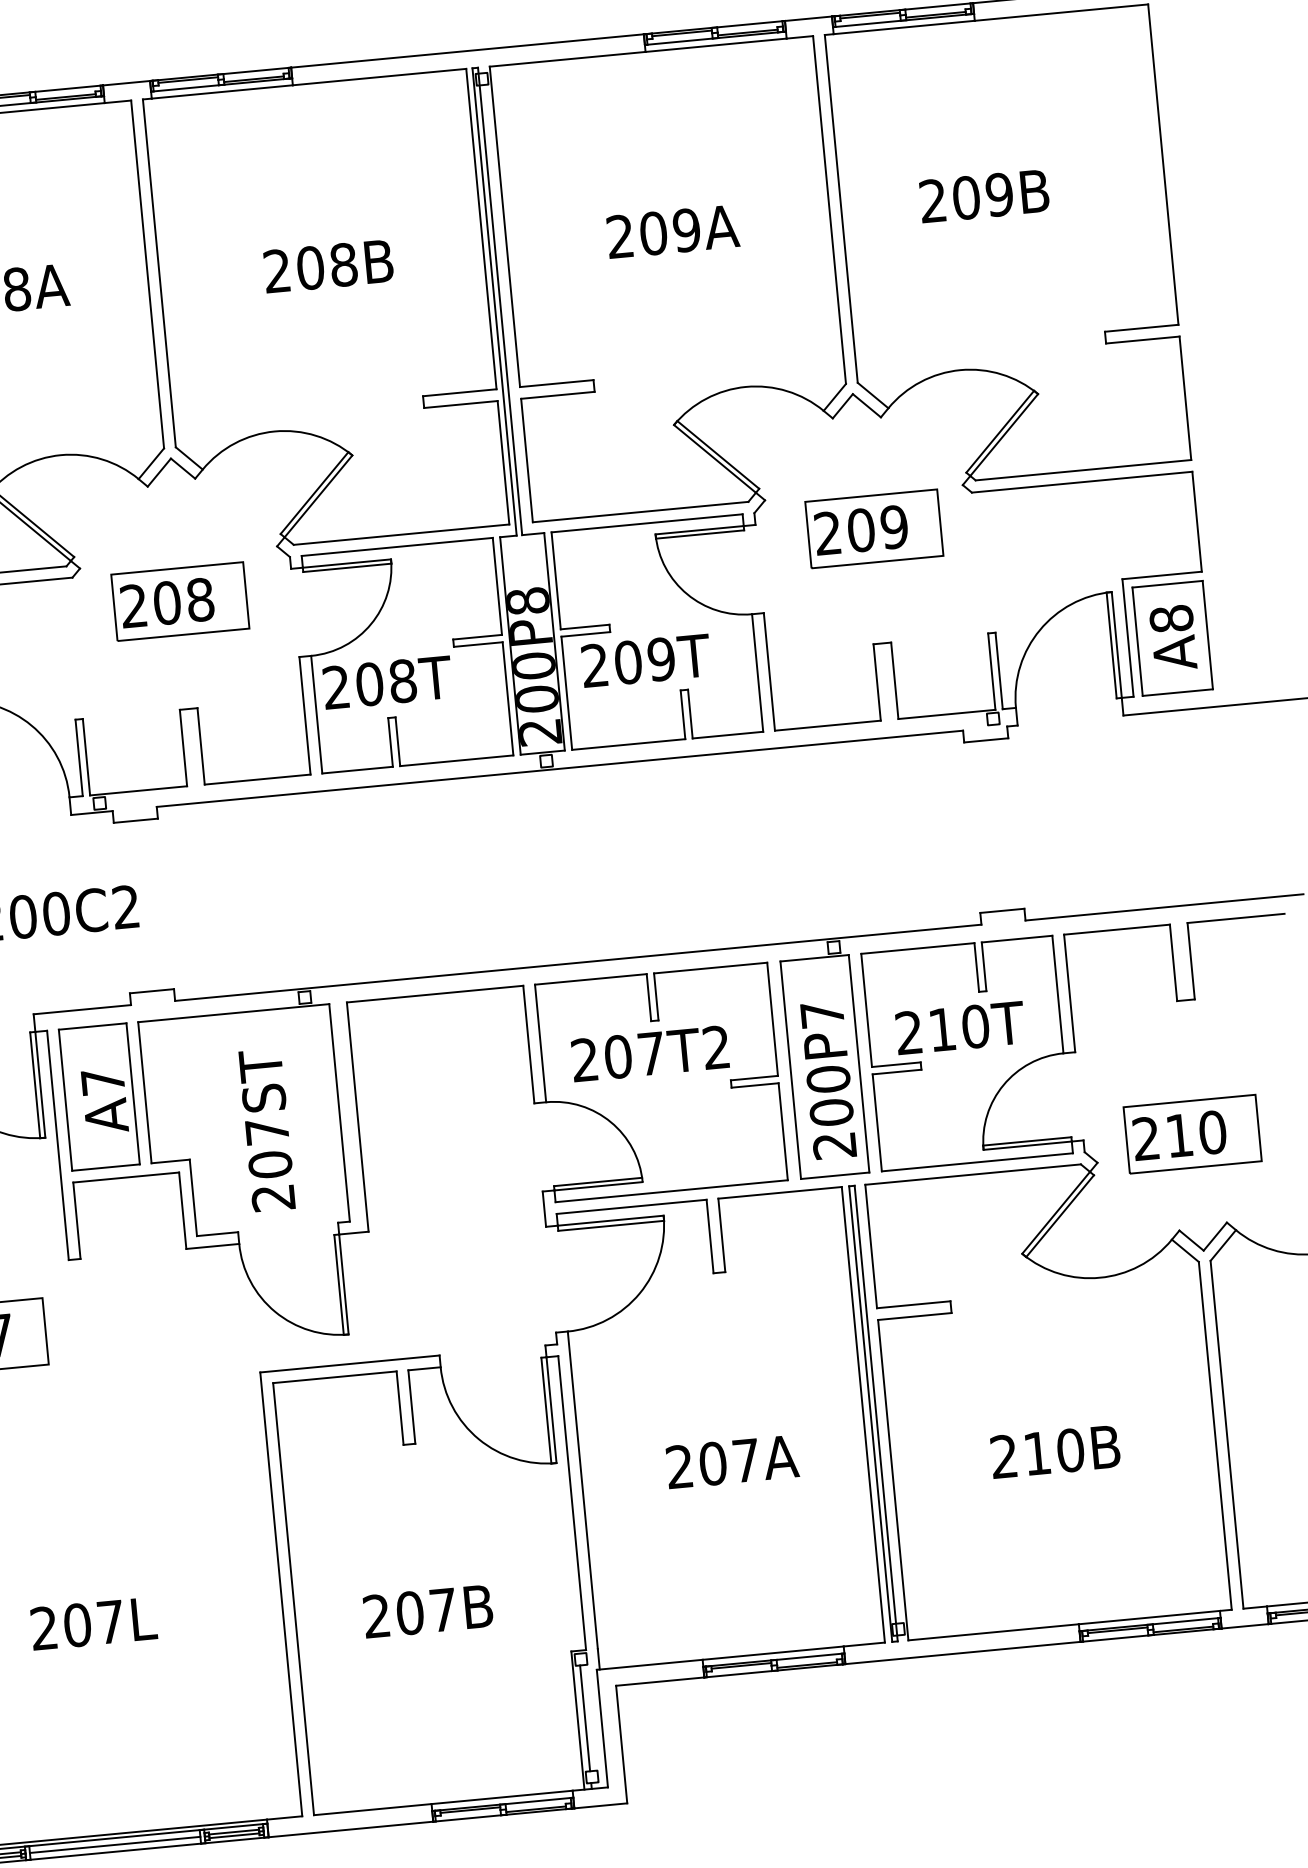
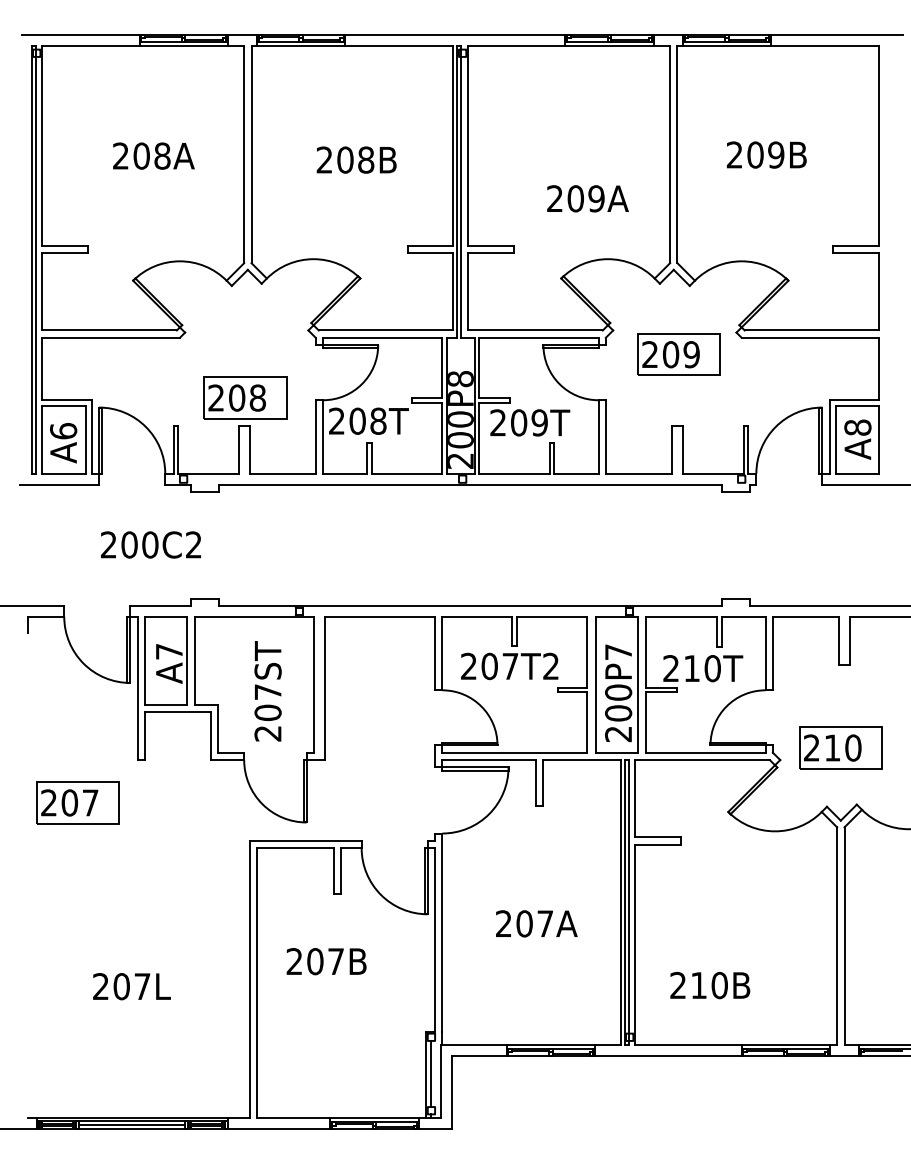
text: (672, 231) -> (587, 198), moved
part: (180, 600) -> (245, 397), moved
text: (1055, 1451) -> (710, 985), moved
text: (427, 1611) -> (326, 961), moved

